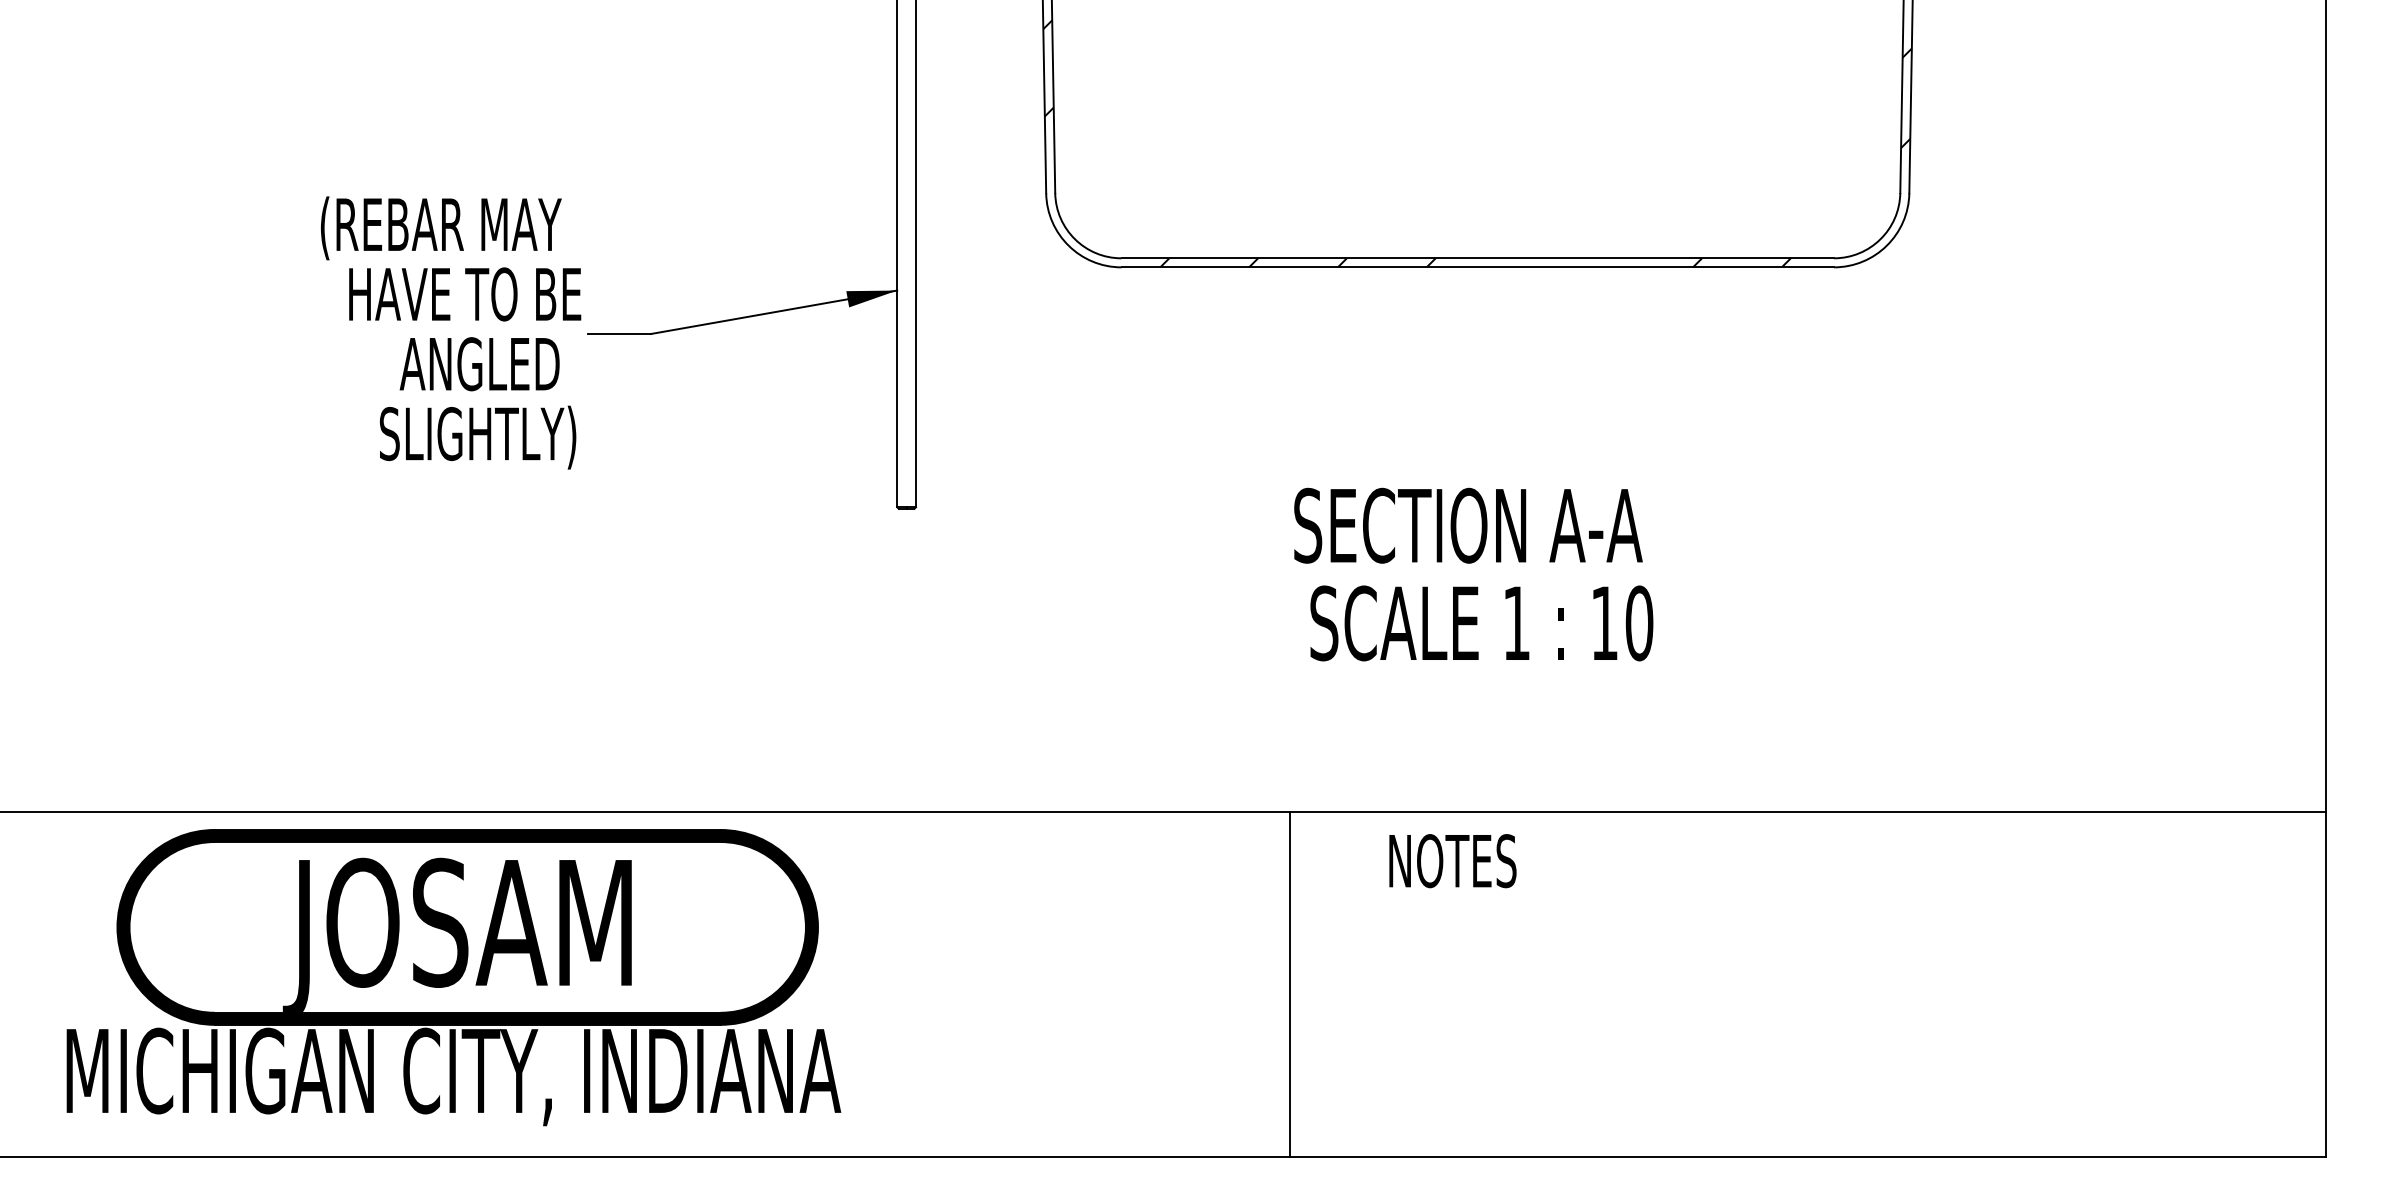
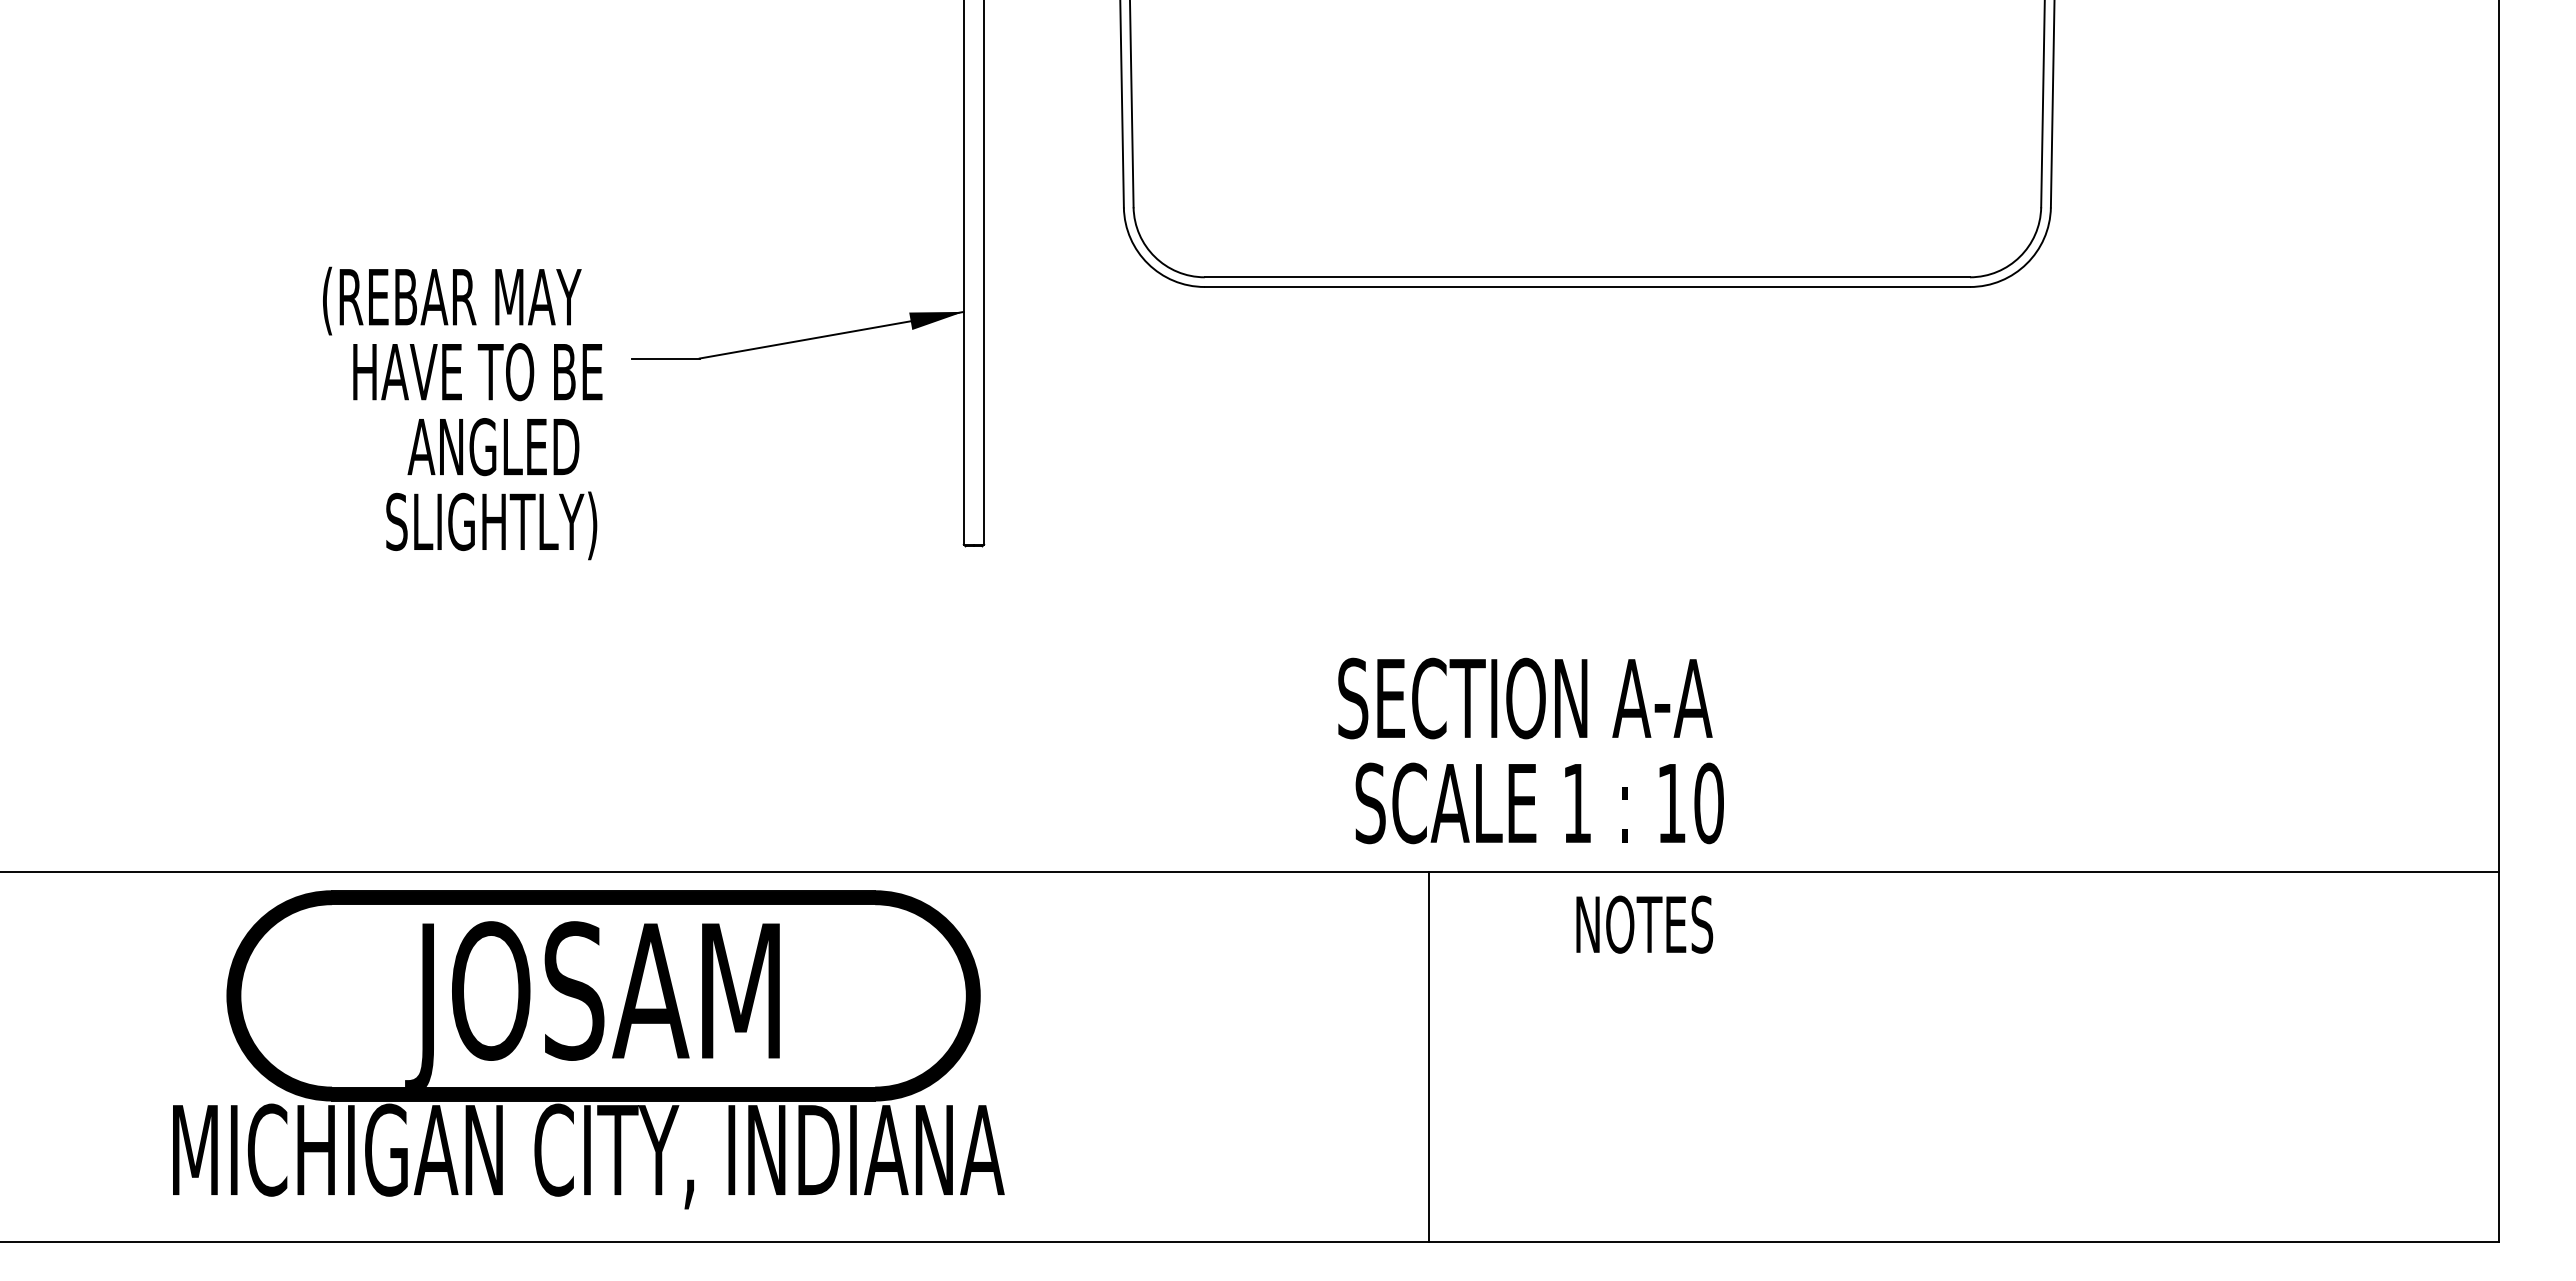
hatch: (1476, 143) -> (1586, 154), removed
text: (450, 332) -> (462, 413), moved
text: (1473, 574) -> (1530, 750), moved
text: (1452, 860) -> (1644, 924), moved
part: (453, 977) -> (588, 1049), moved
line: (1290, 983) -> (1429, 1056), moved

